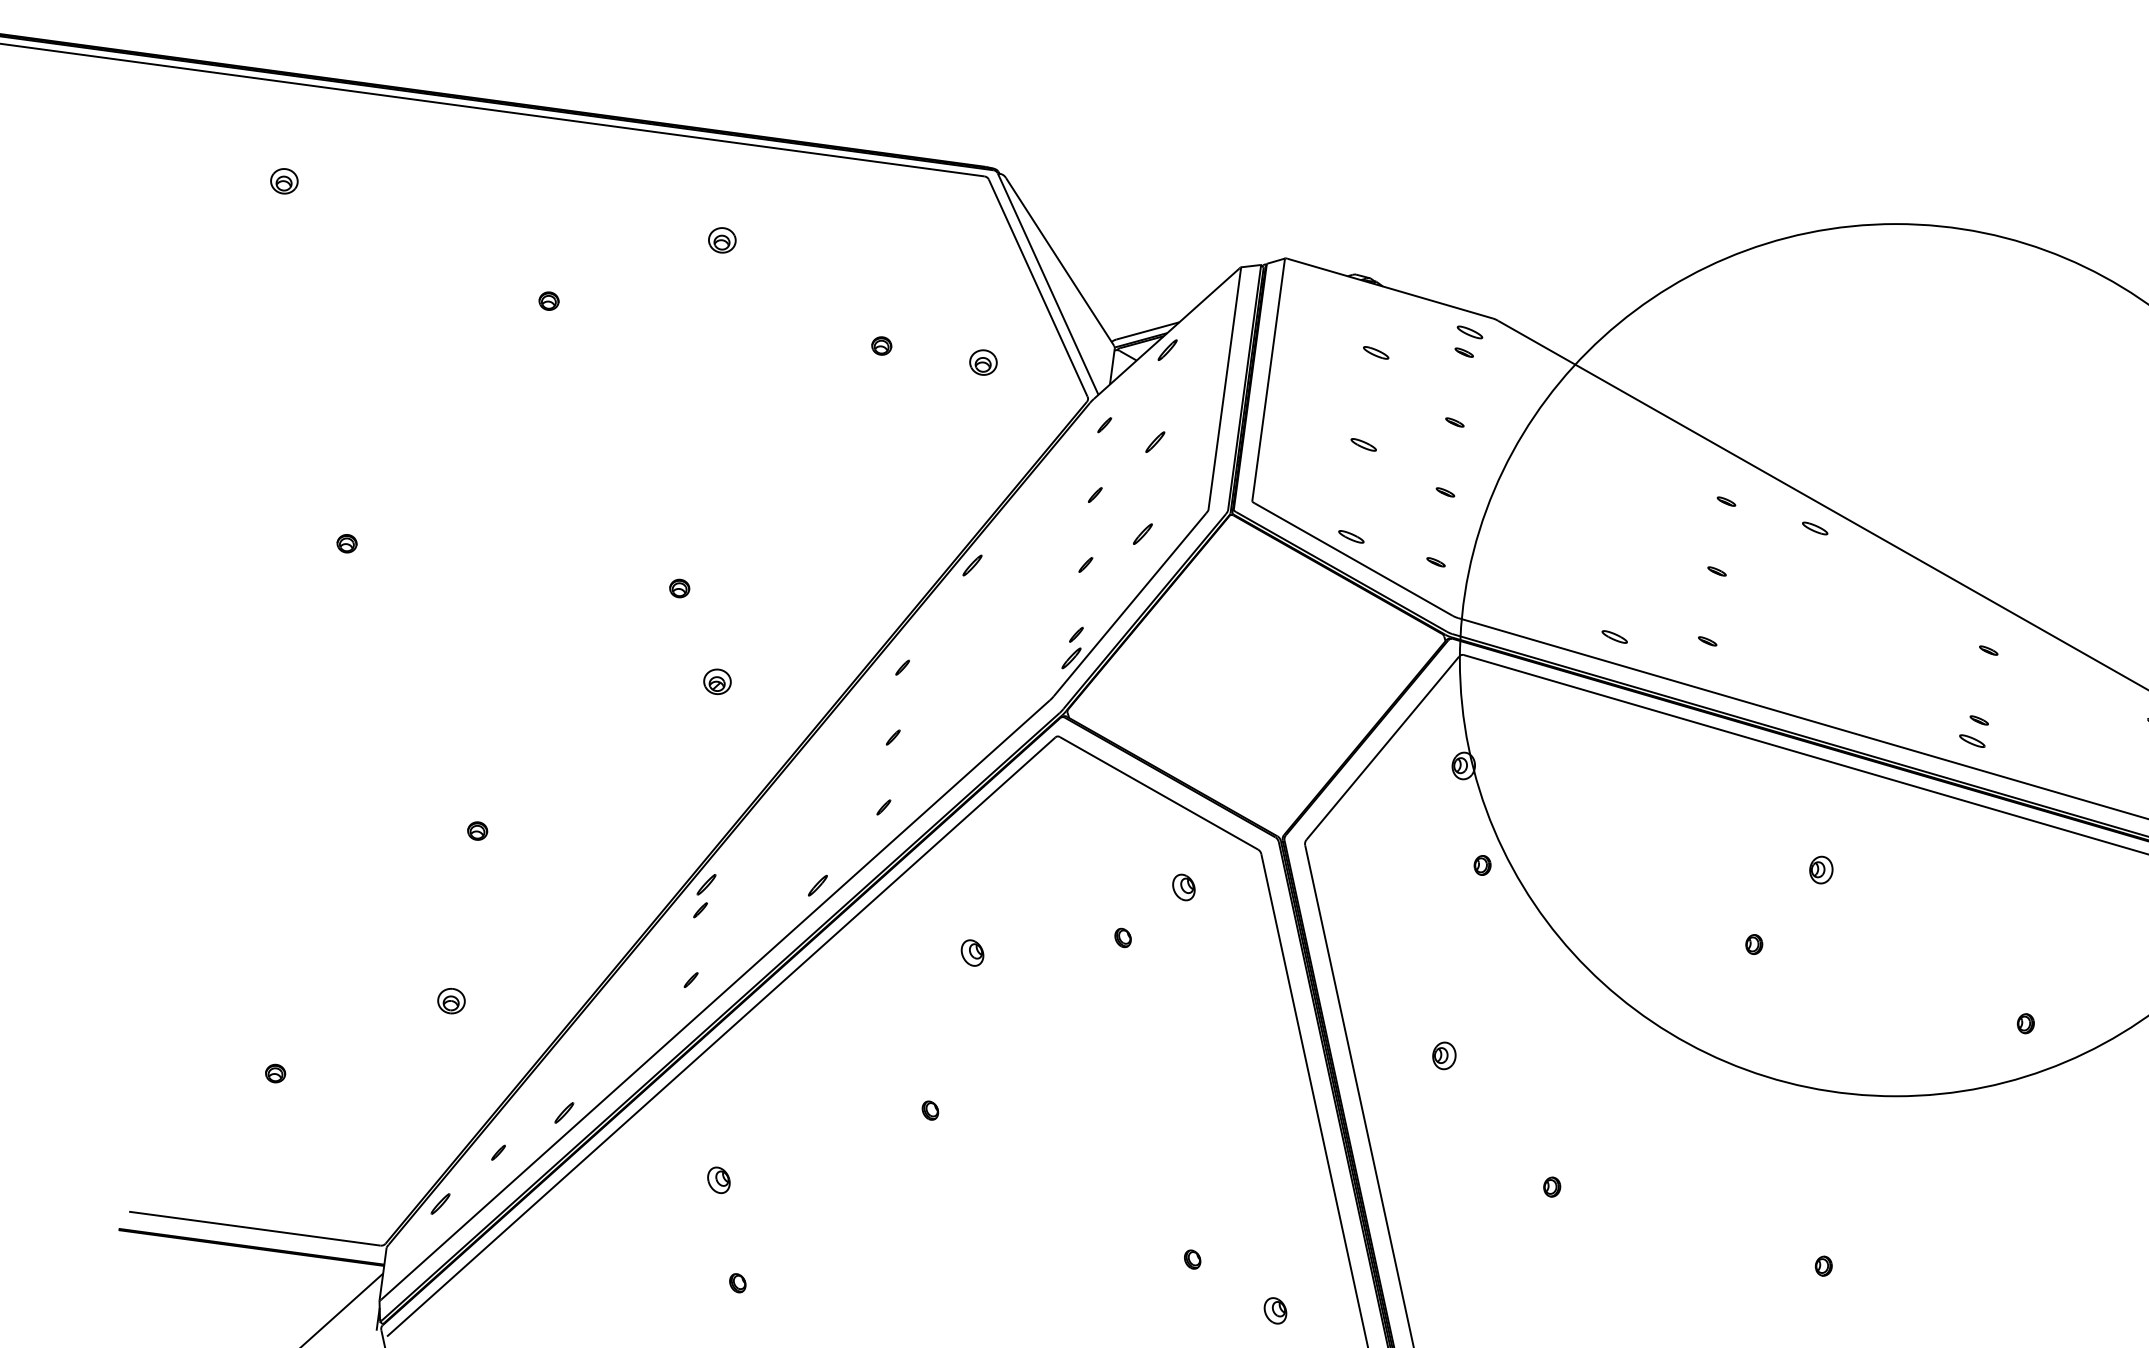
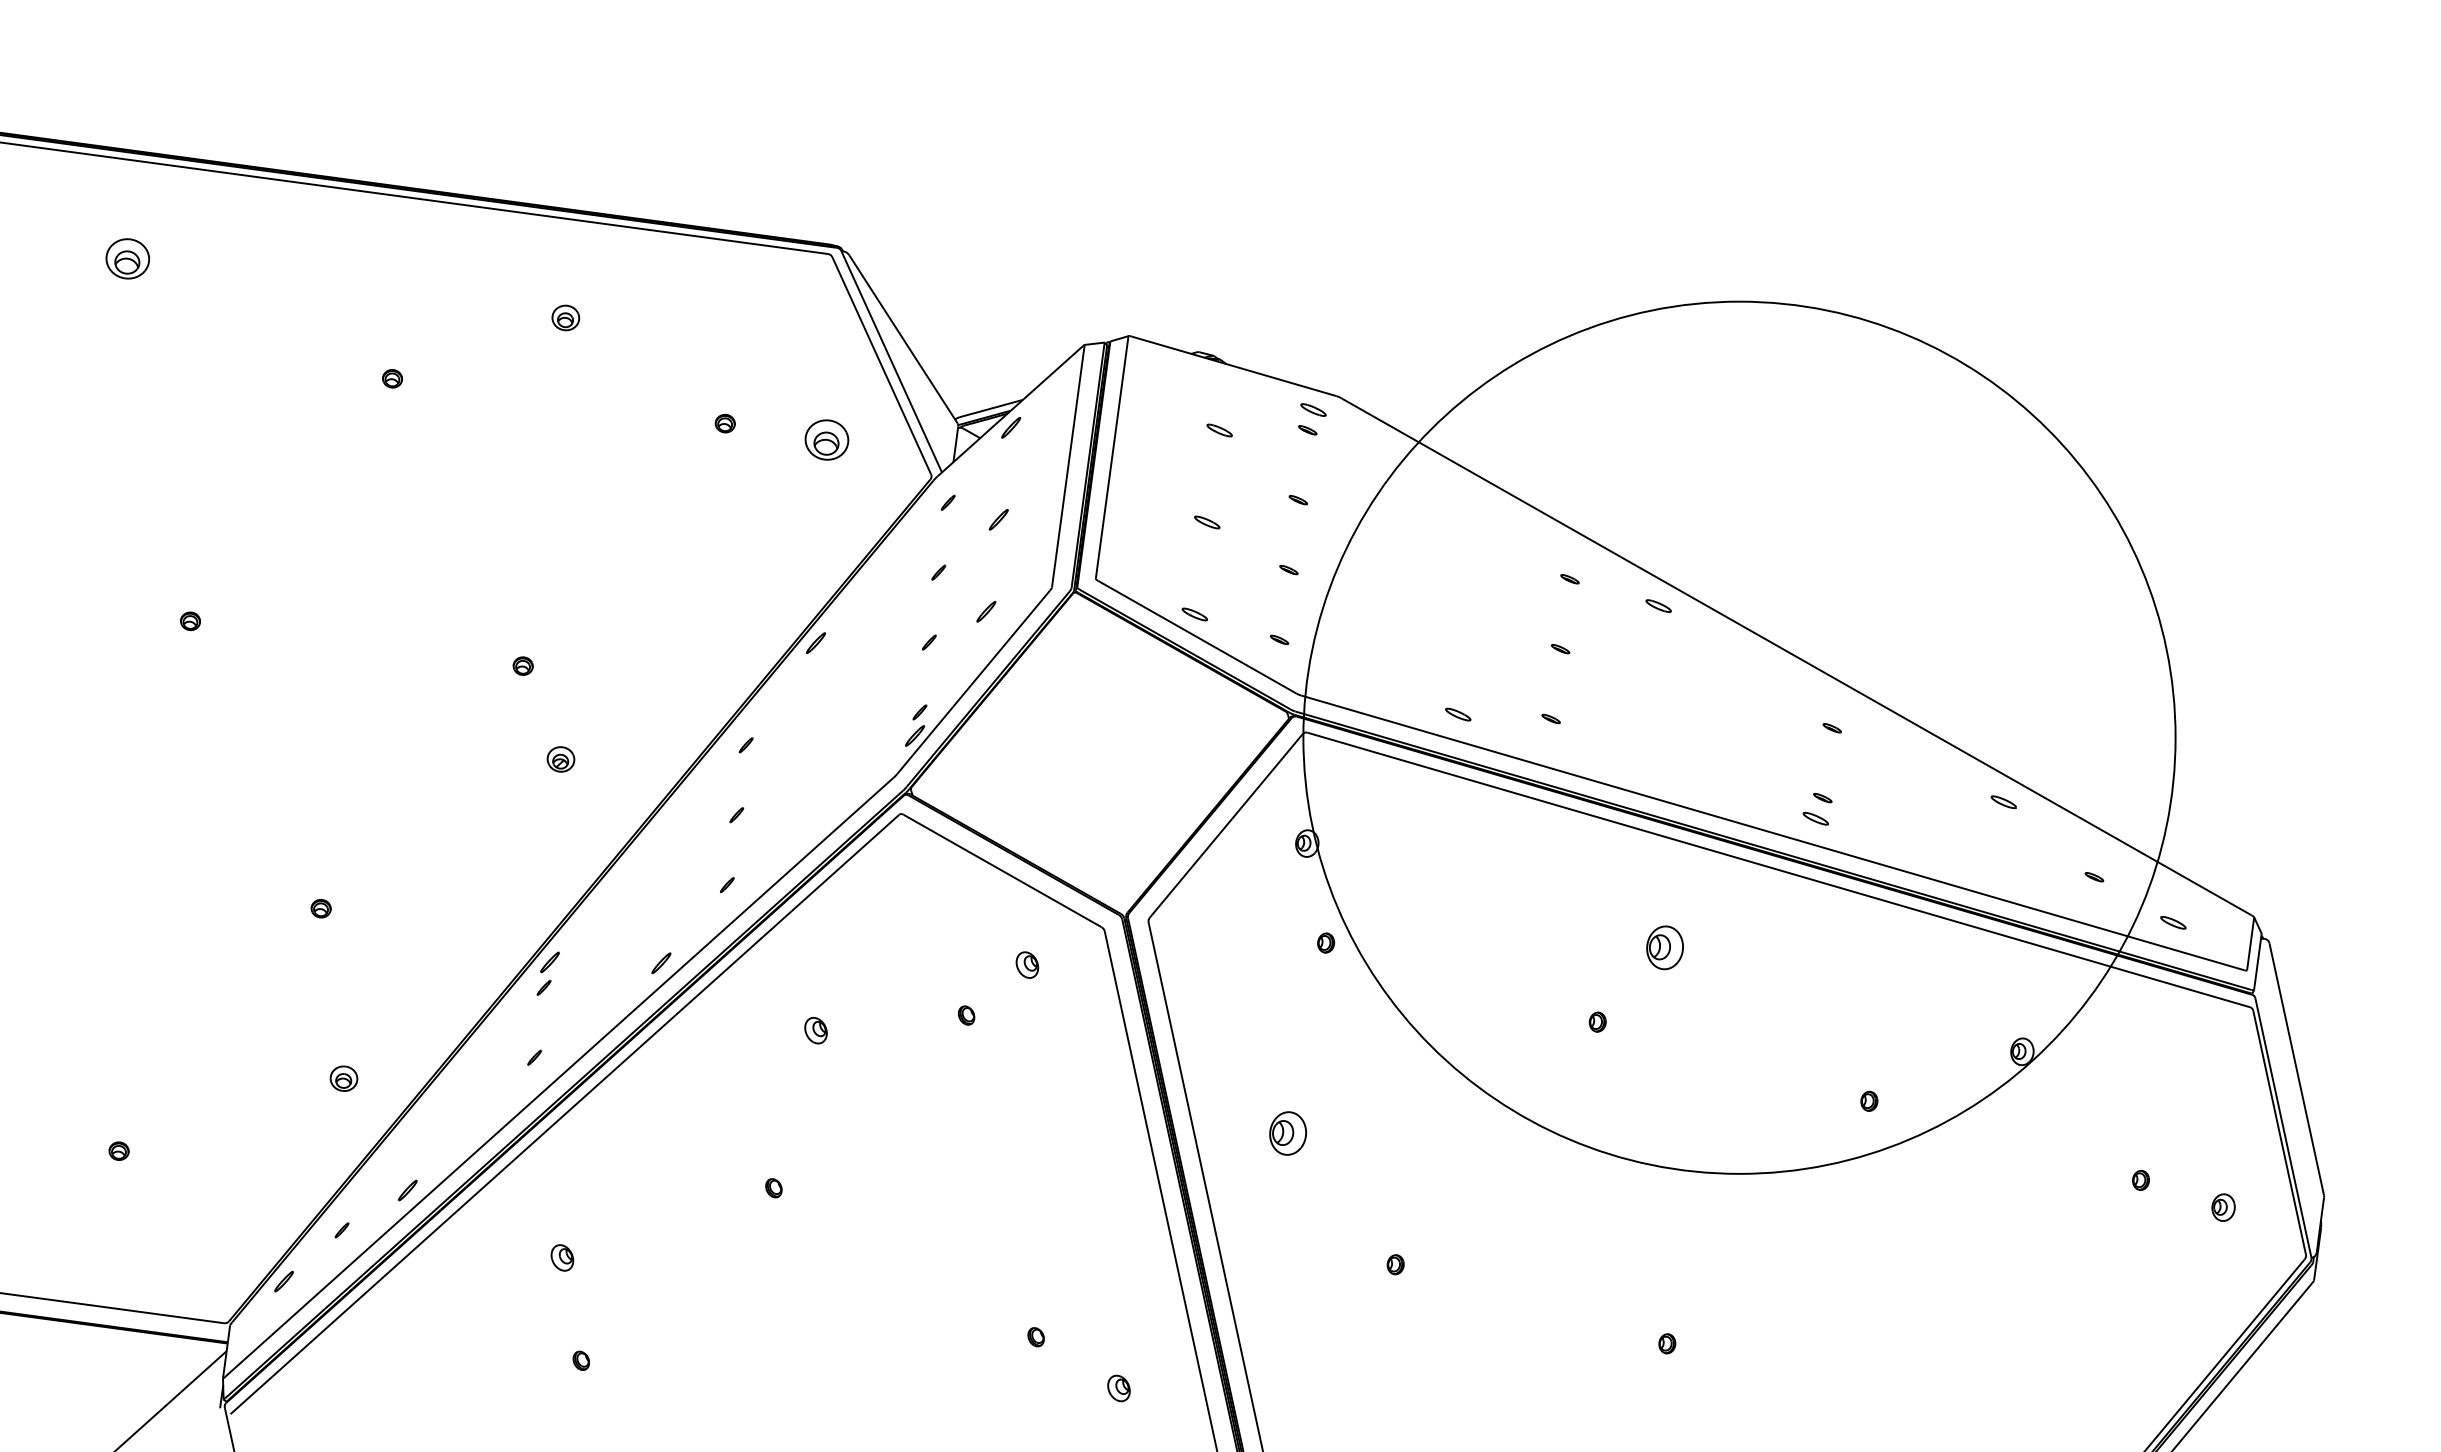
part: (284, 180) -> (127, 258), size x1.6
part: (983, 362) -> (826, 440), size x1.6
part: (1821, 869) -> (1664, 947), size x1.6
part: (451, 1000) -> (343, 1078), moved
part: (1444, 1055) -> (1287, 1133), size x1.6

